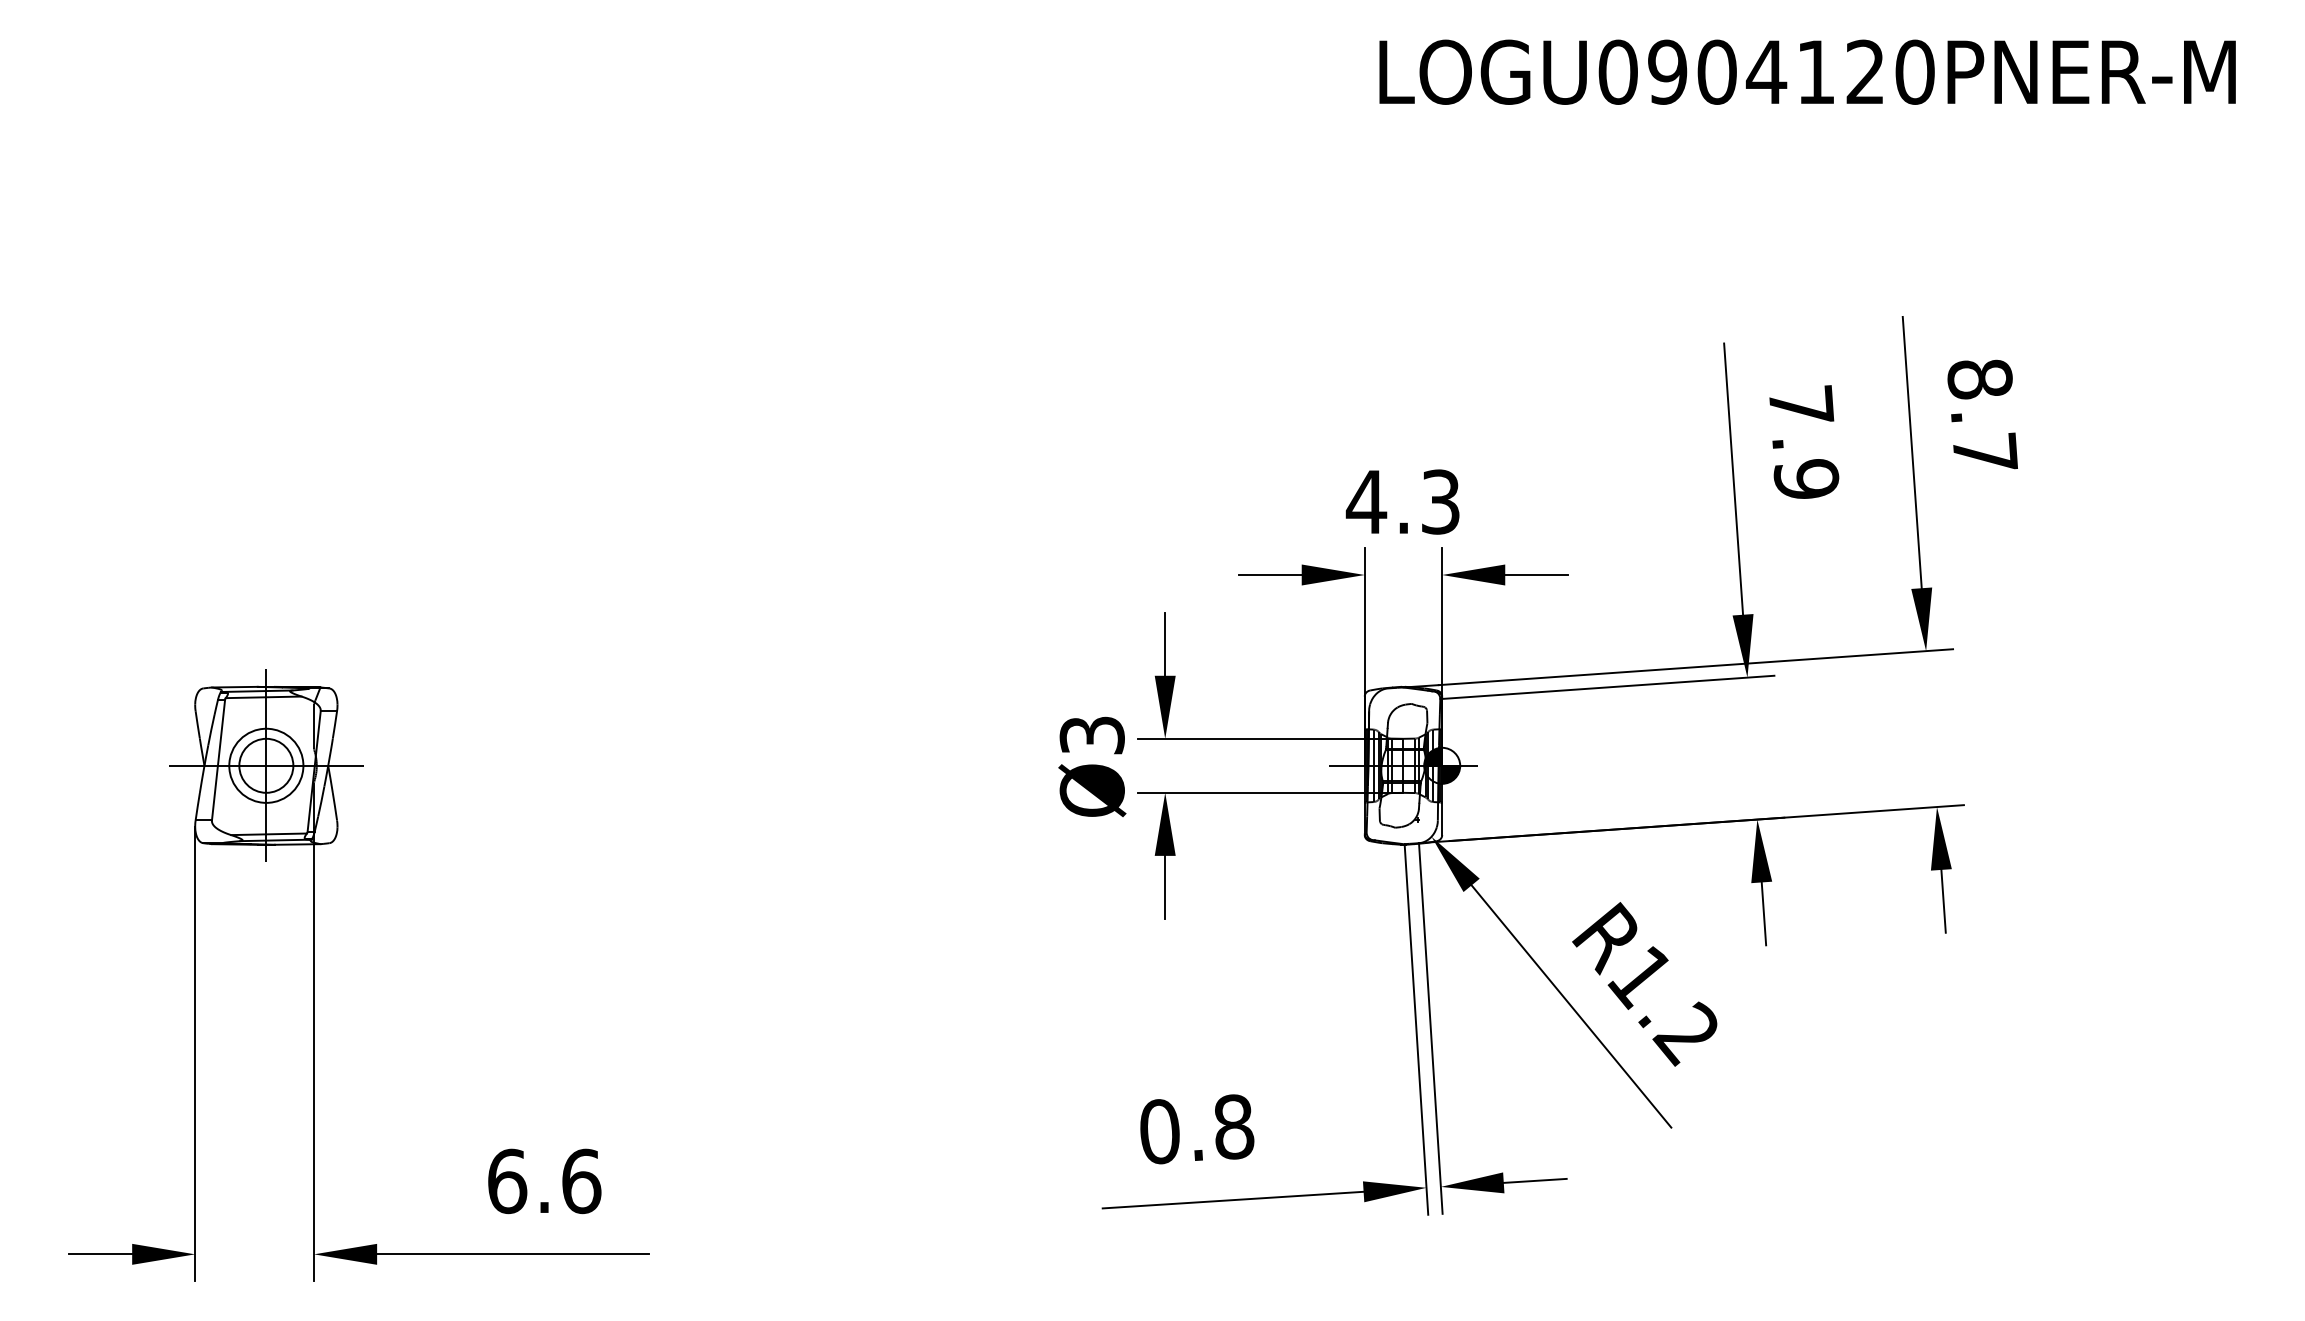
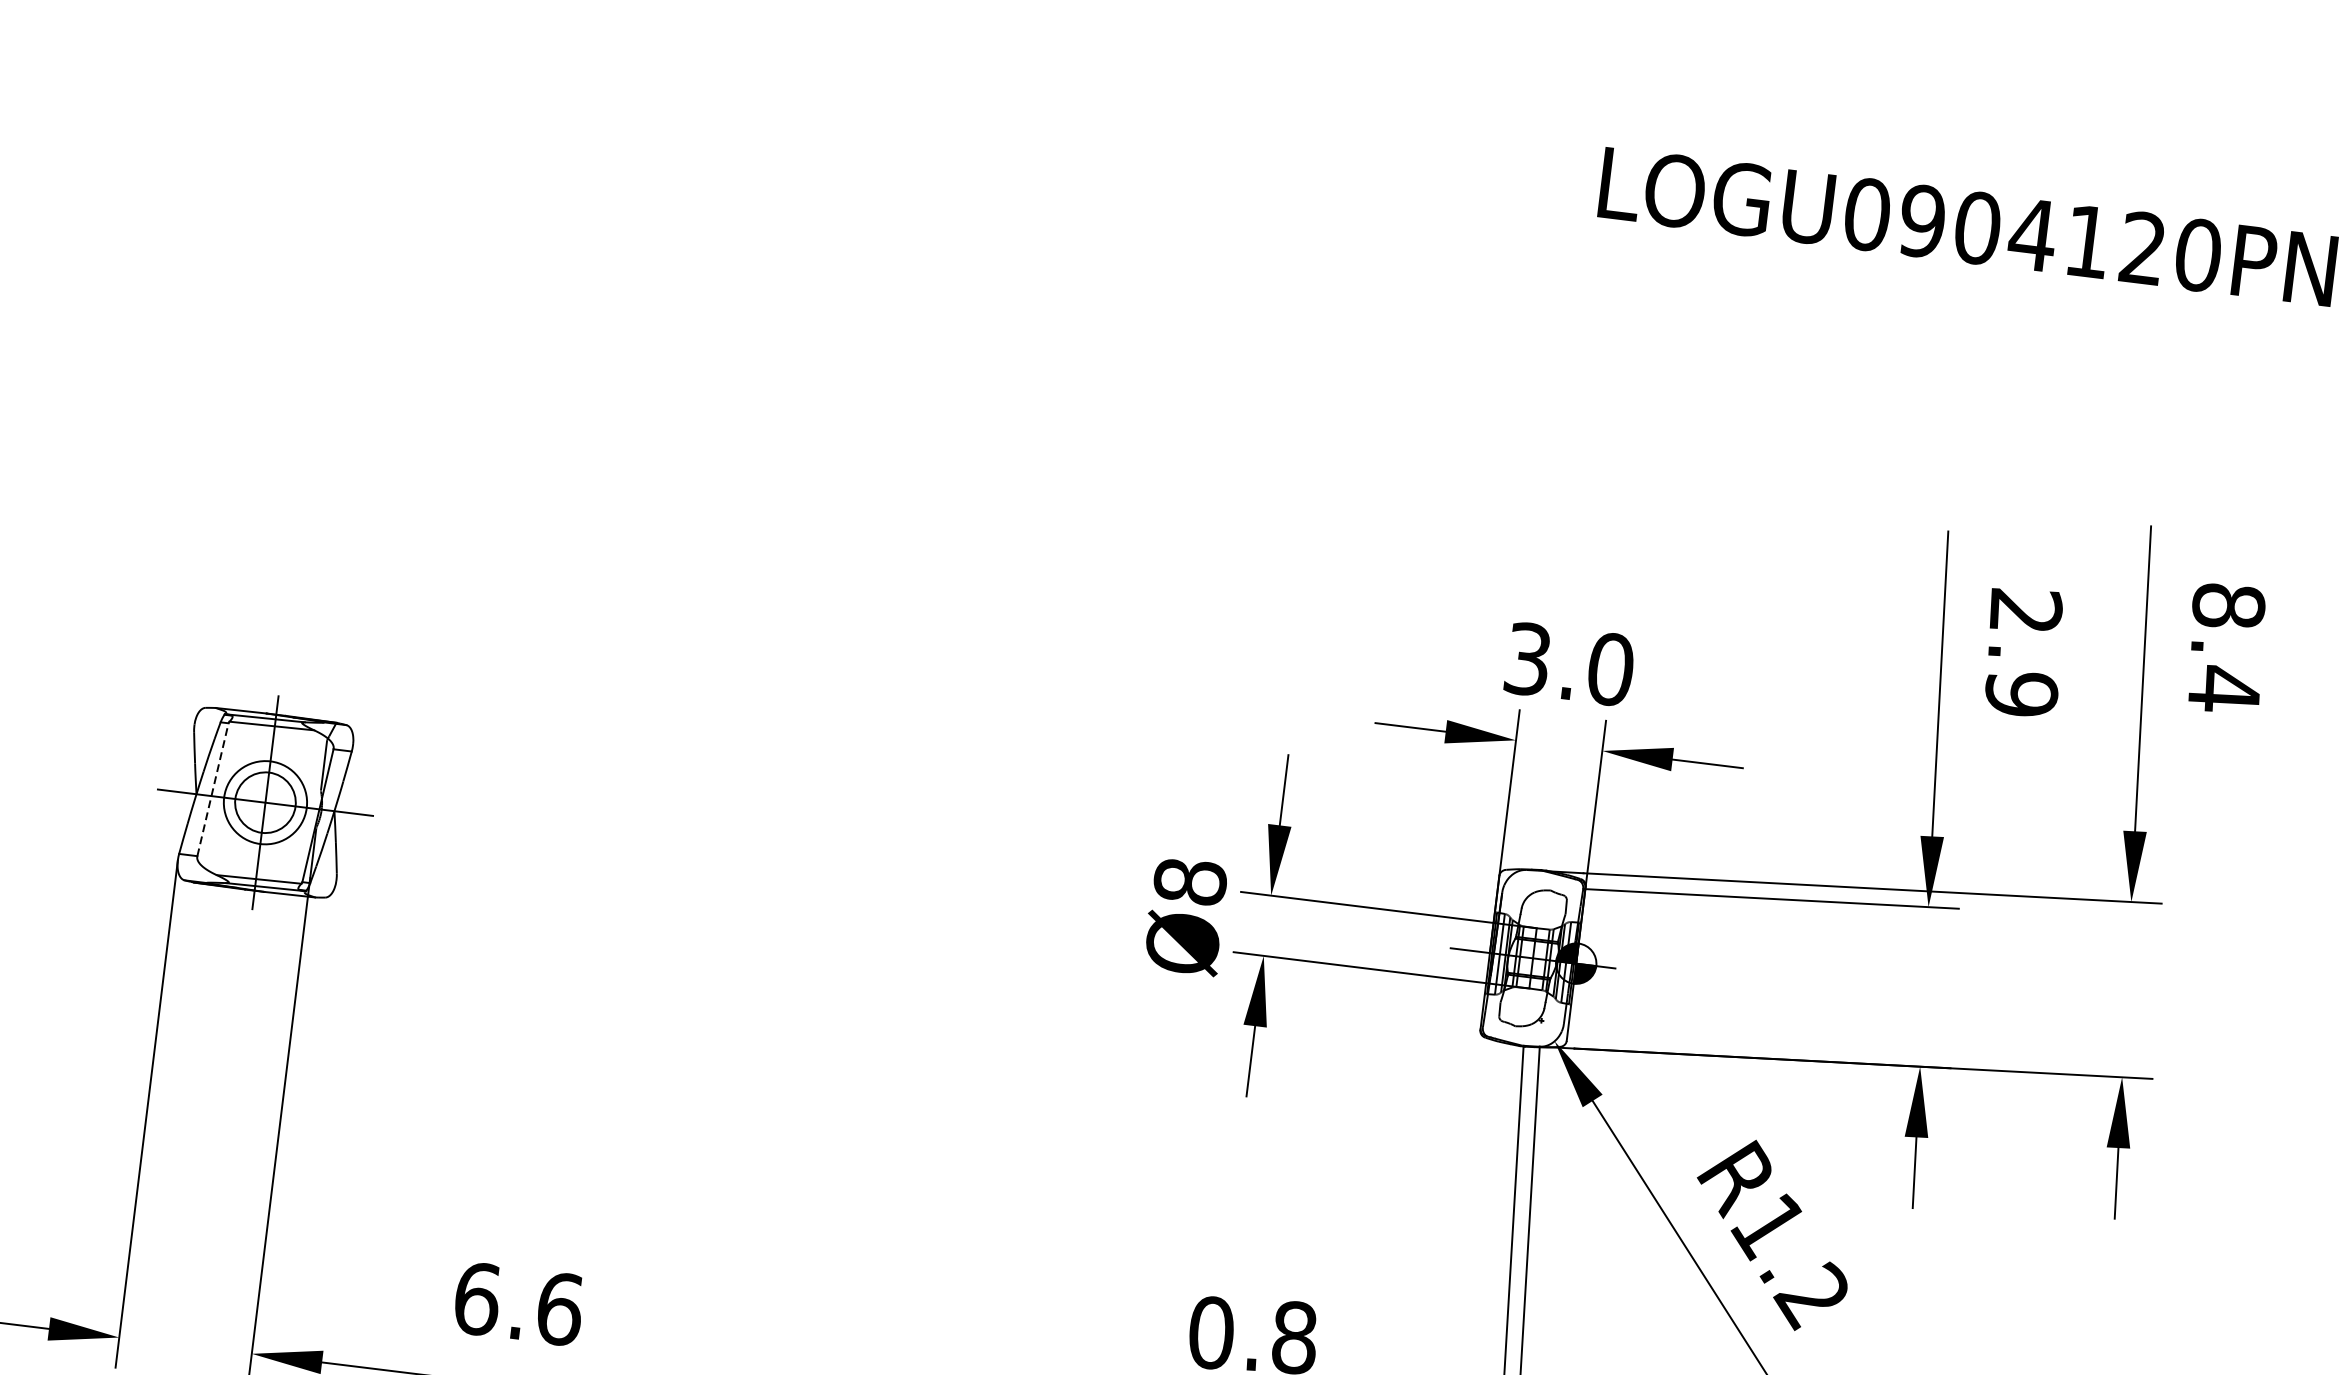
text: (1801, 404) -> (2026, 610), 7.9 -> 2.9
text: (1985, 453) -> (2224, 689), 8.7 -> 8.4
text: (1402, 501) -> (1568, 663), 4.3 -> 3.0
text: (1091, 735) -> (1189, 881), Ø3 -> Ø8
line: (218, 760) -> (212, 790), solid -> dashed

